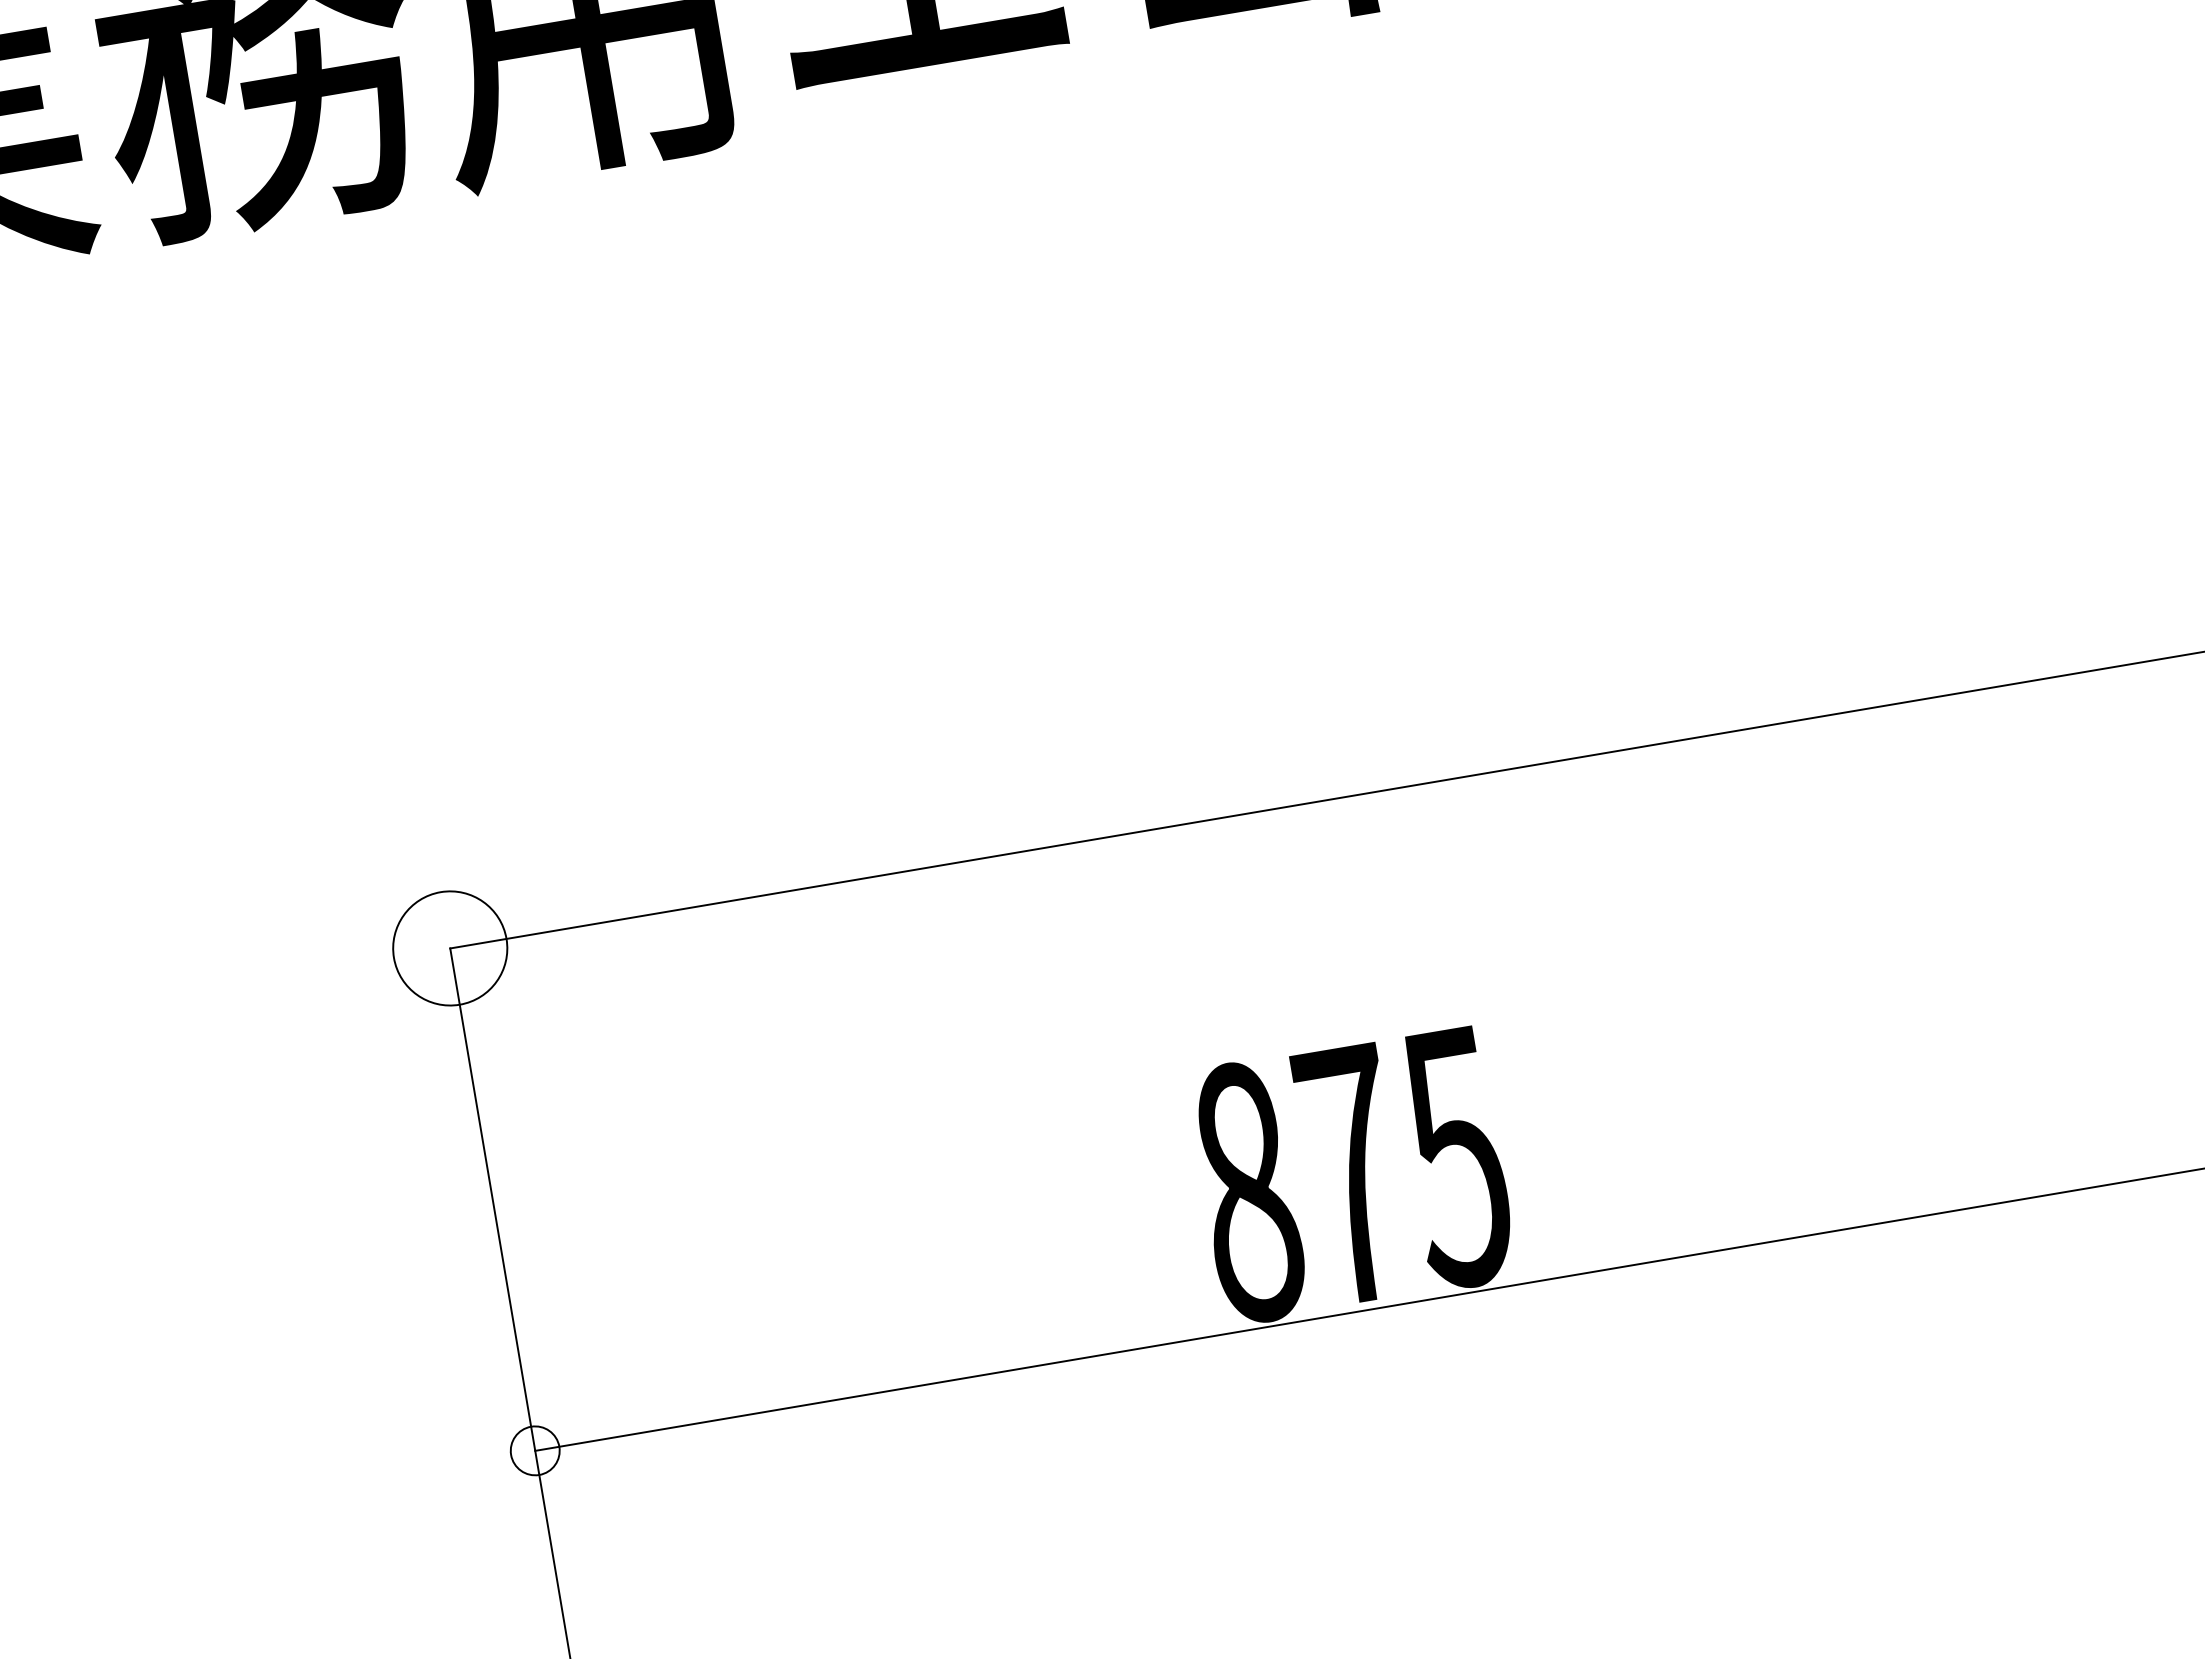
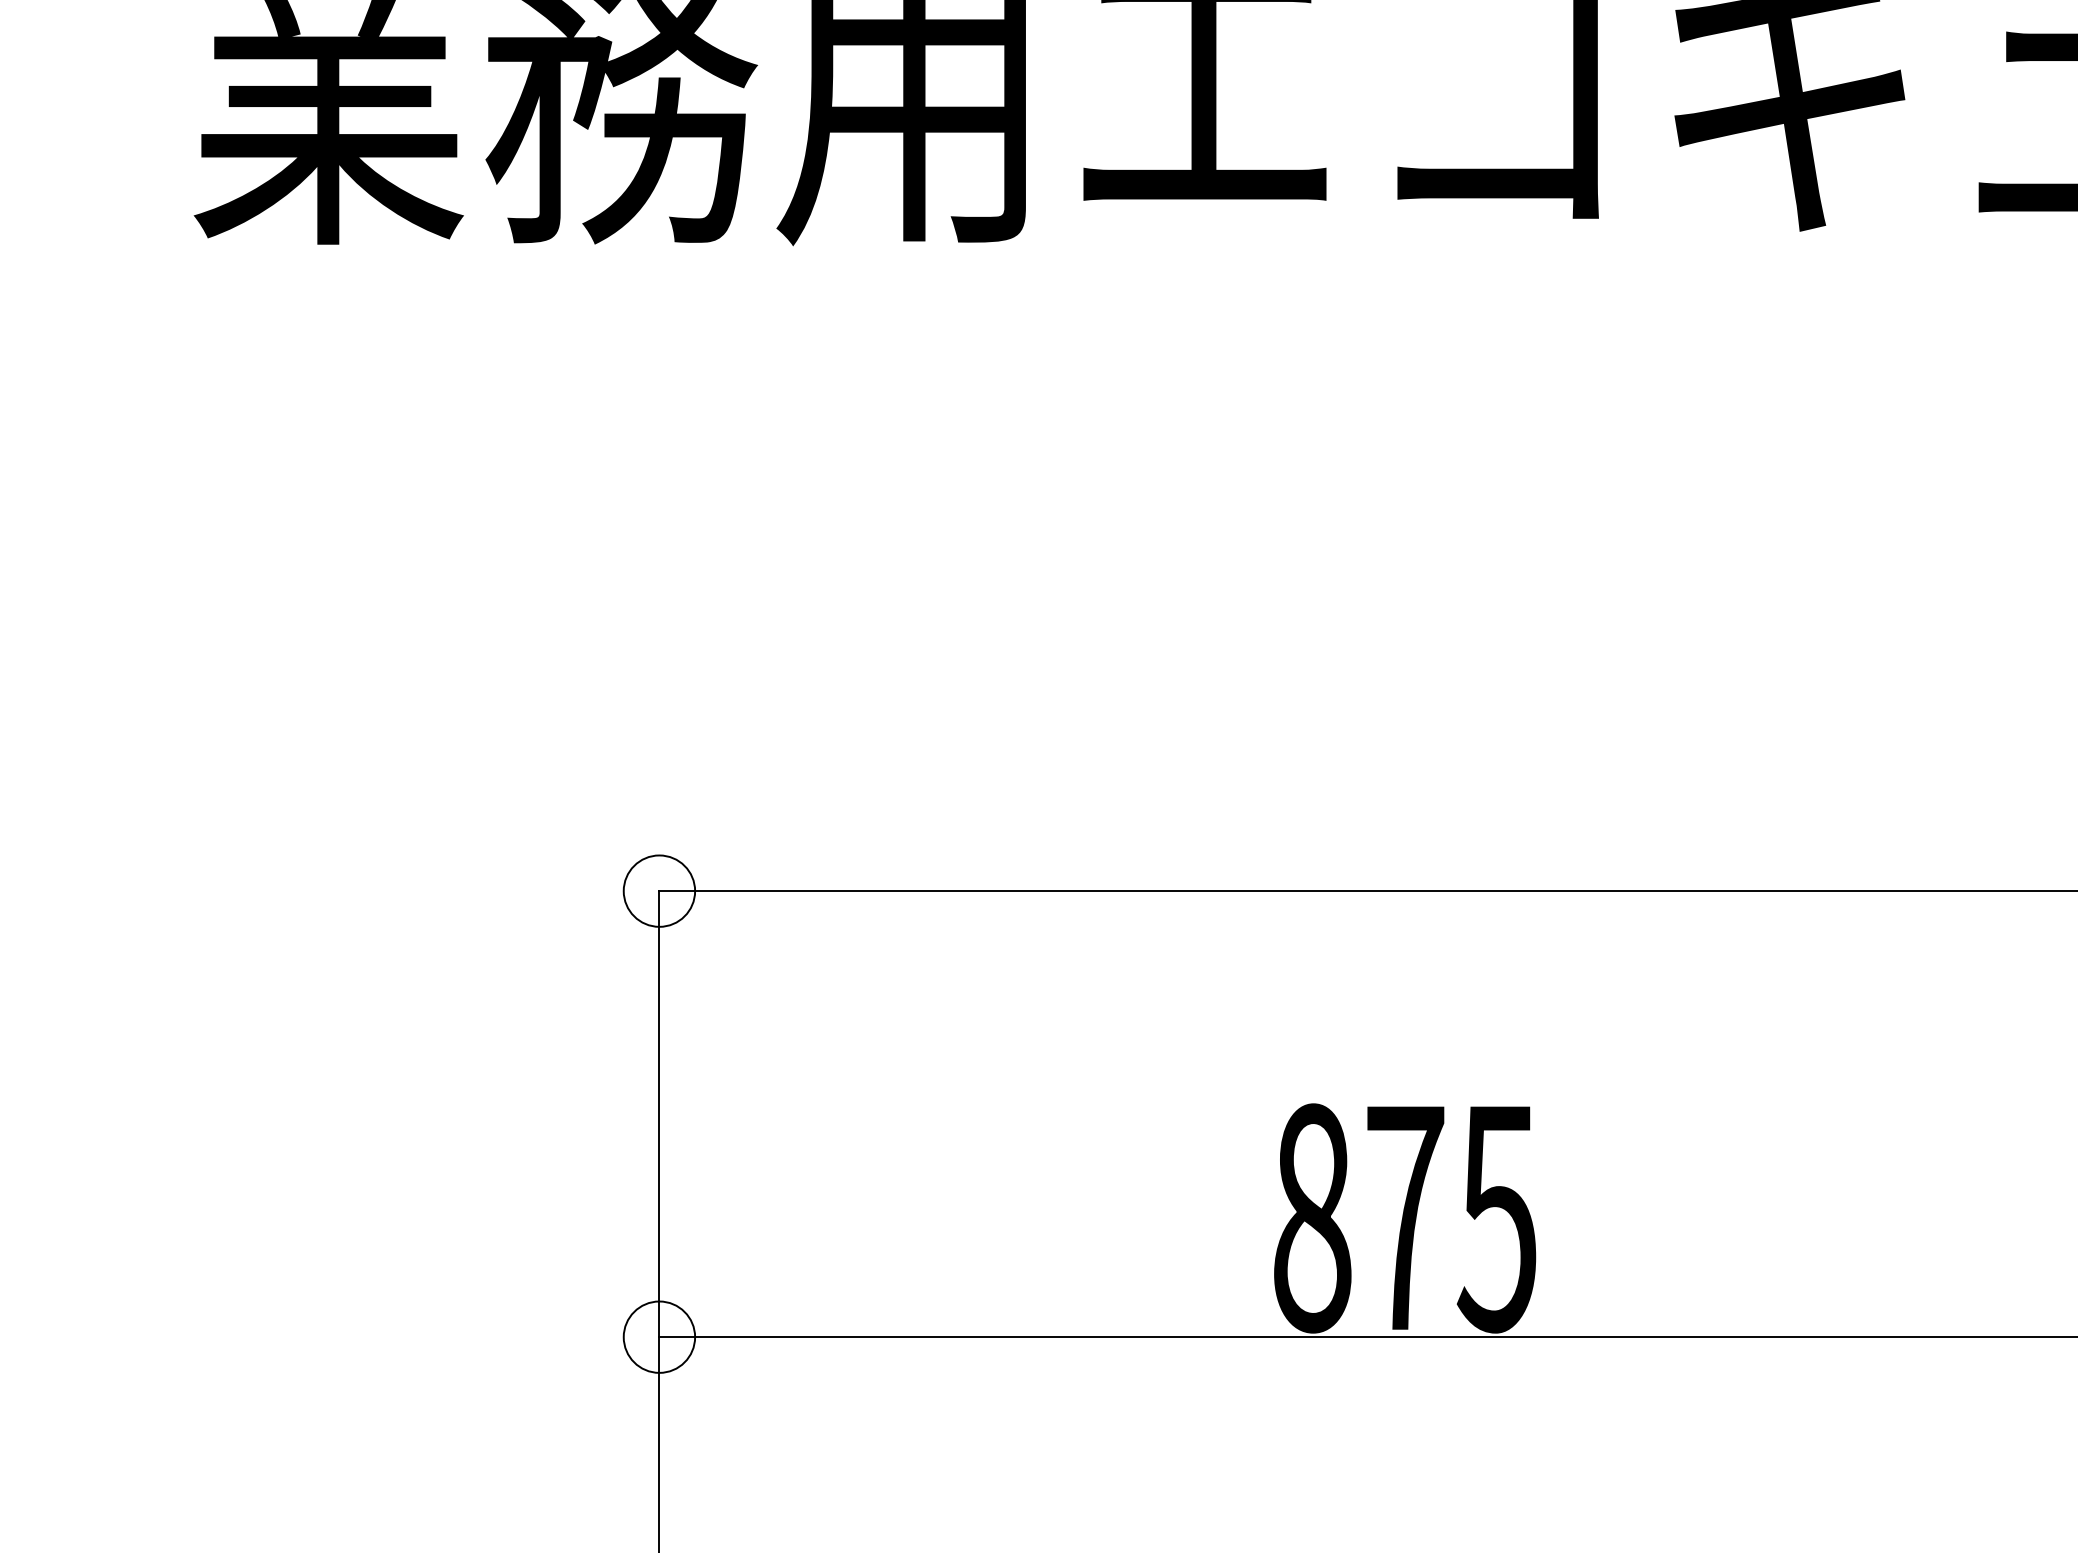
circle: (450, 947) -> (659, 890), size x0.71
circle: (535, 1450) -> (659, 1336), size x1.67

